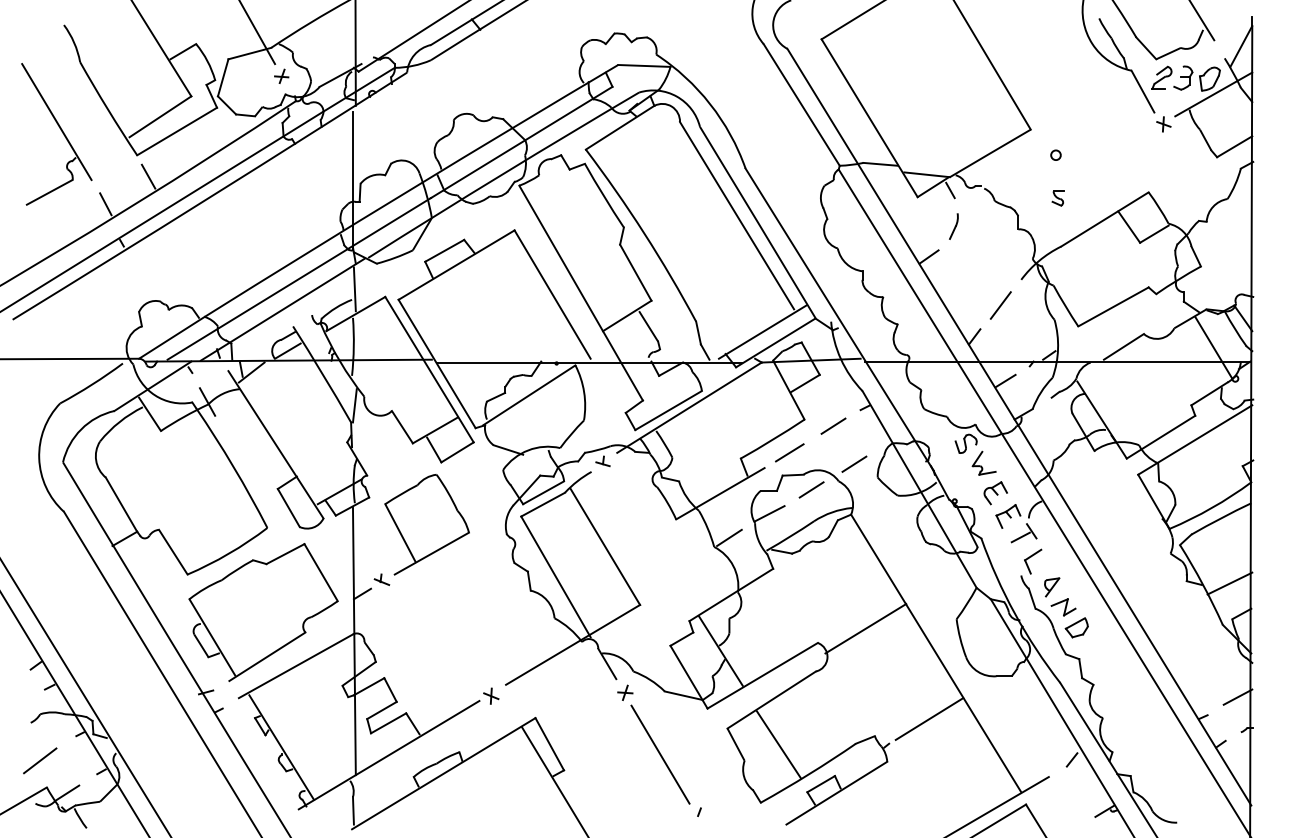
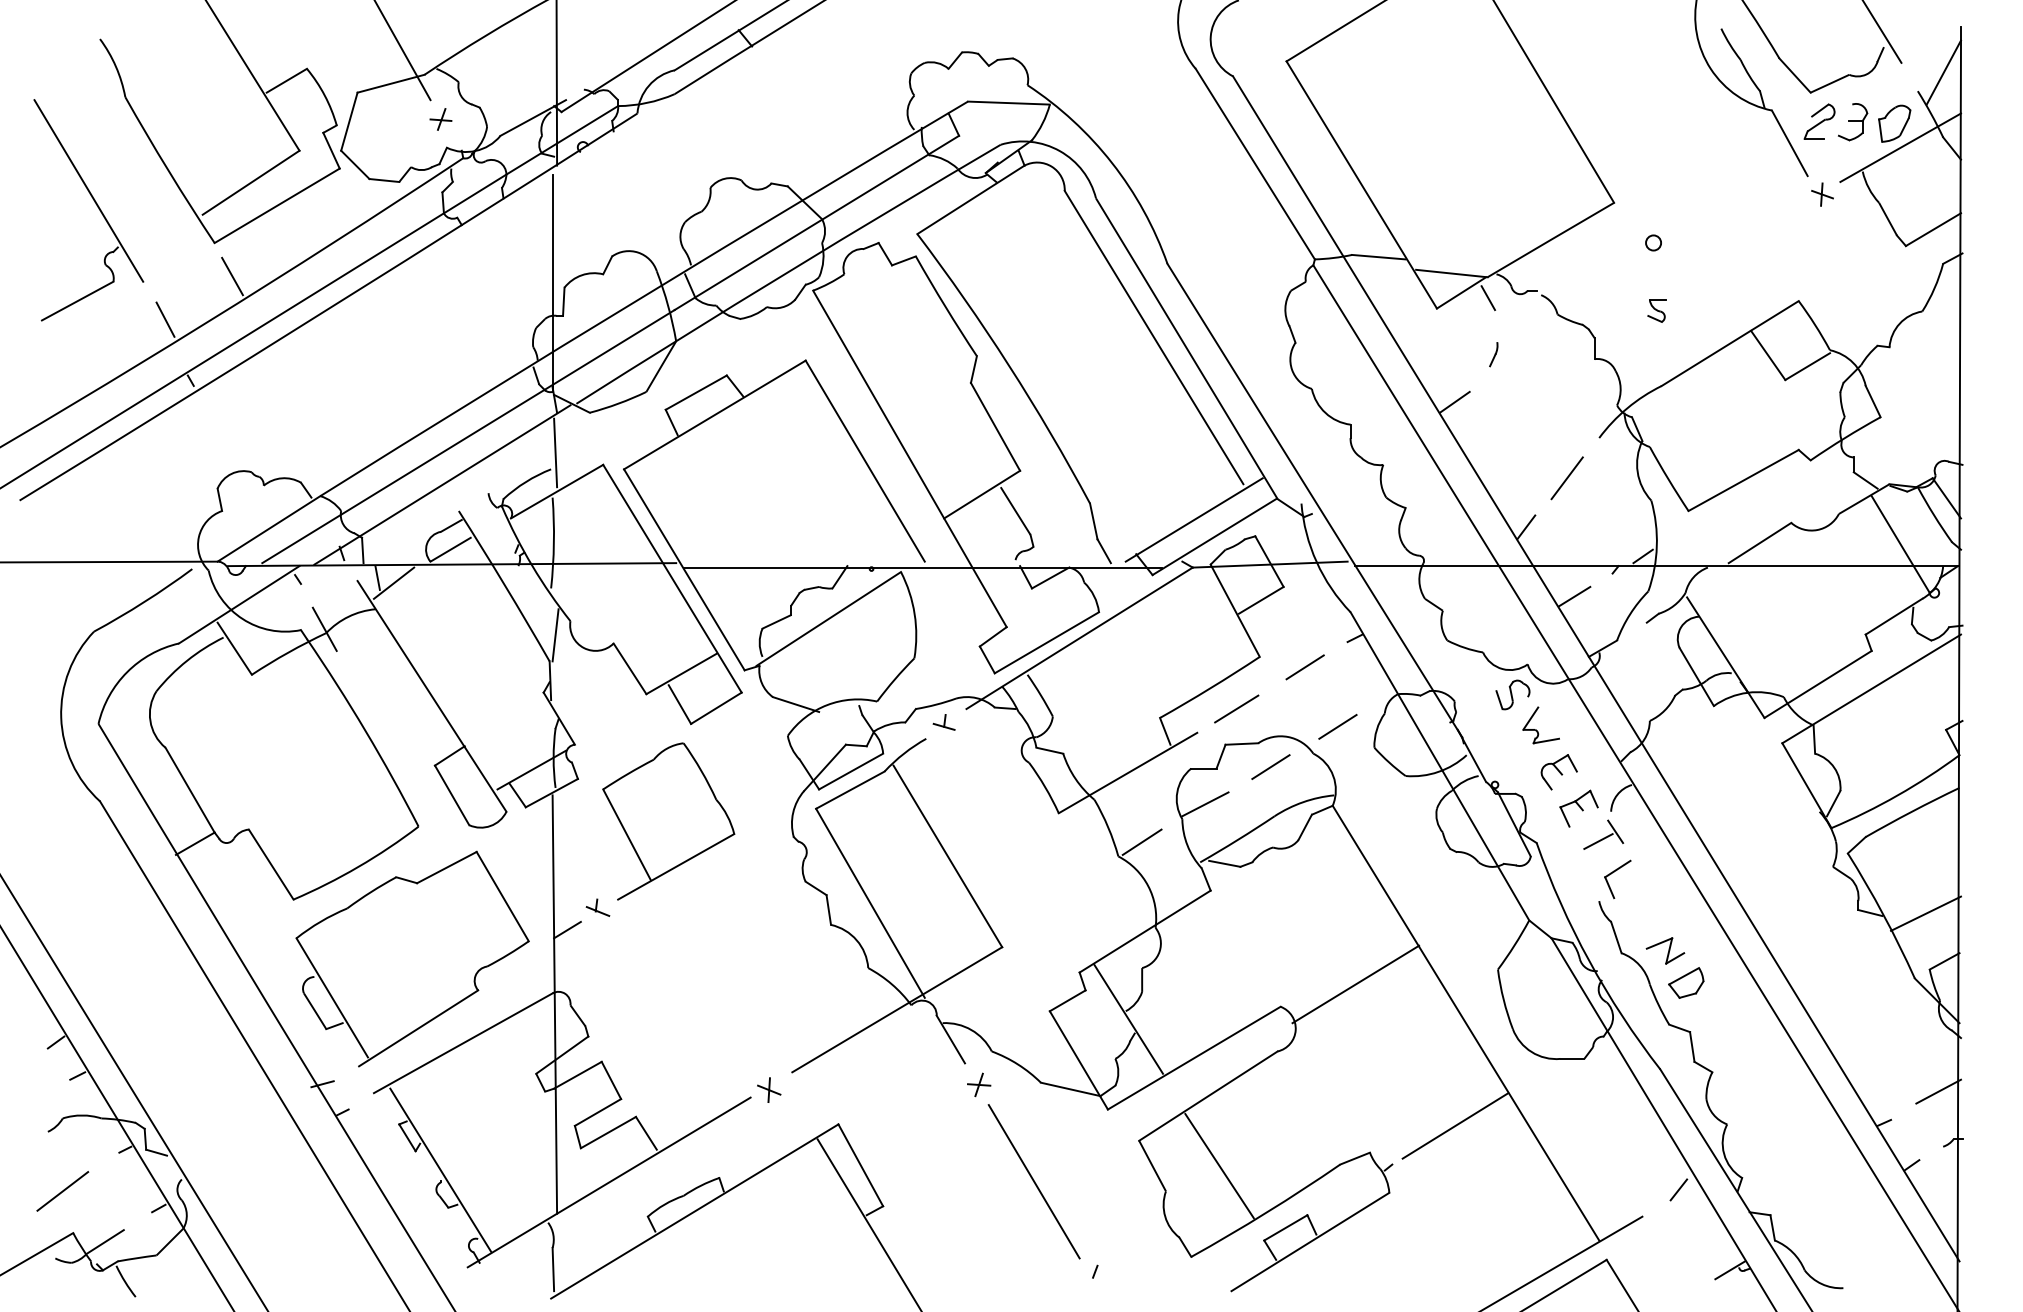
part: (953, 226) -> (1493, 354), size x0.6
part: (1052, 587) -> (1648, 919), removed

